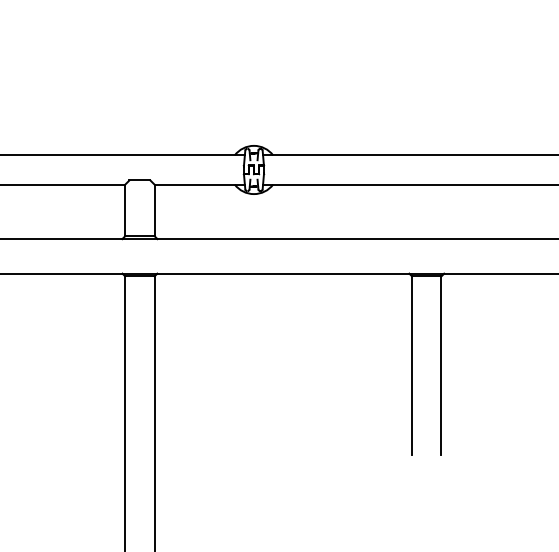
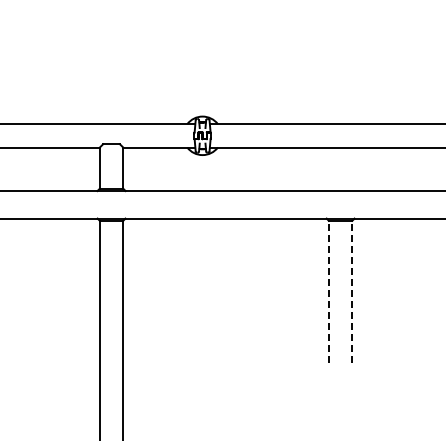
line: (411, 364) -> (328, 291), solid -> dashed
line: (441, 364) -> (352, 291), solid -> dashed

